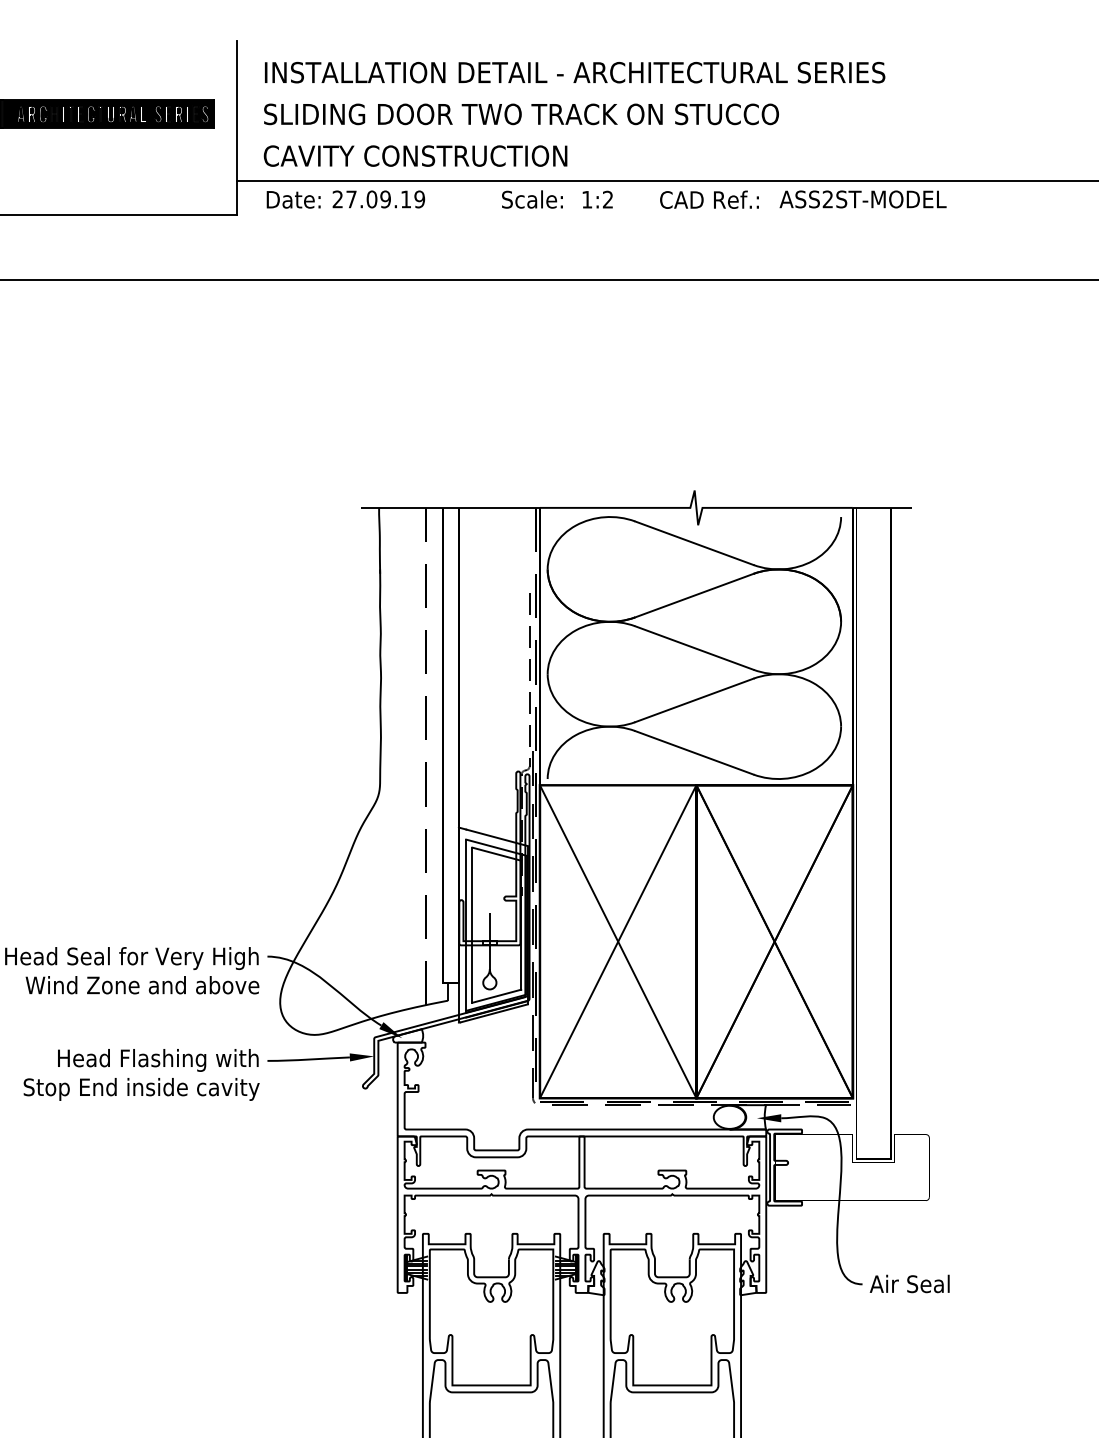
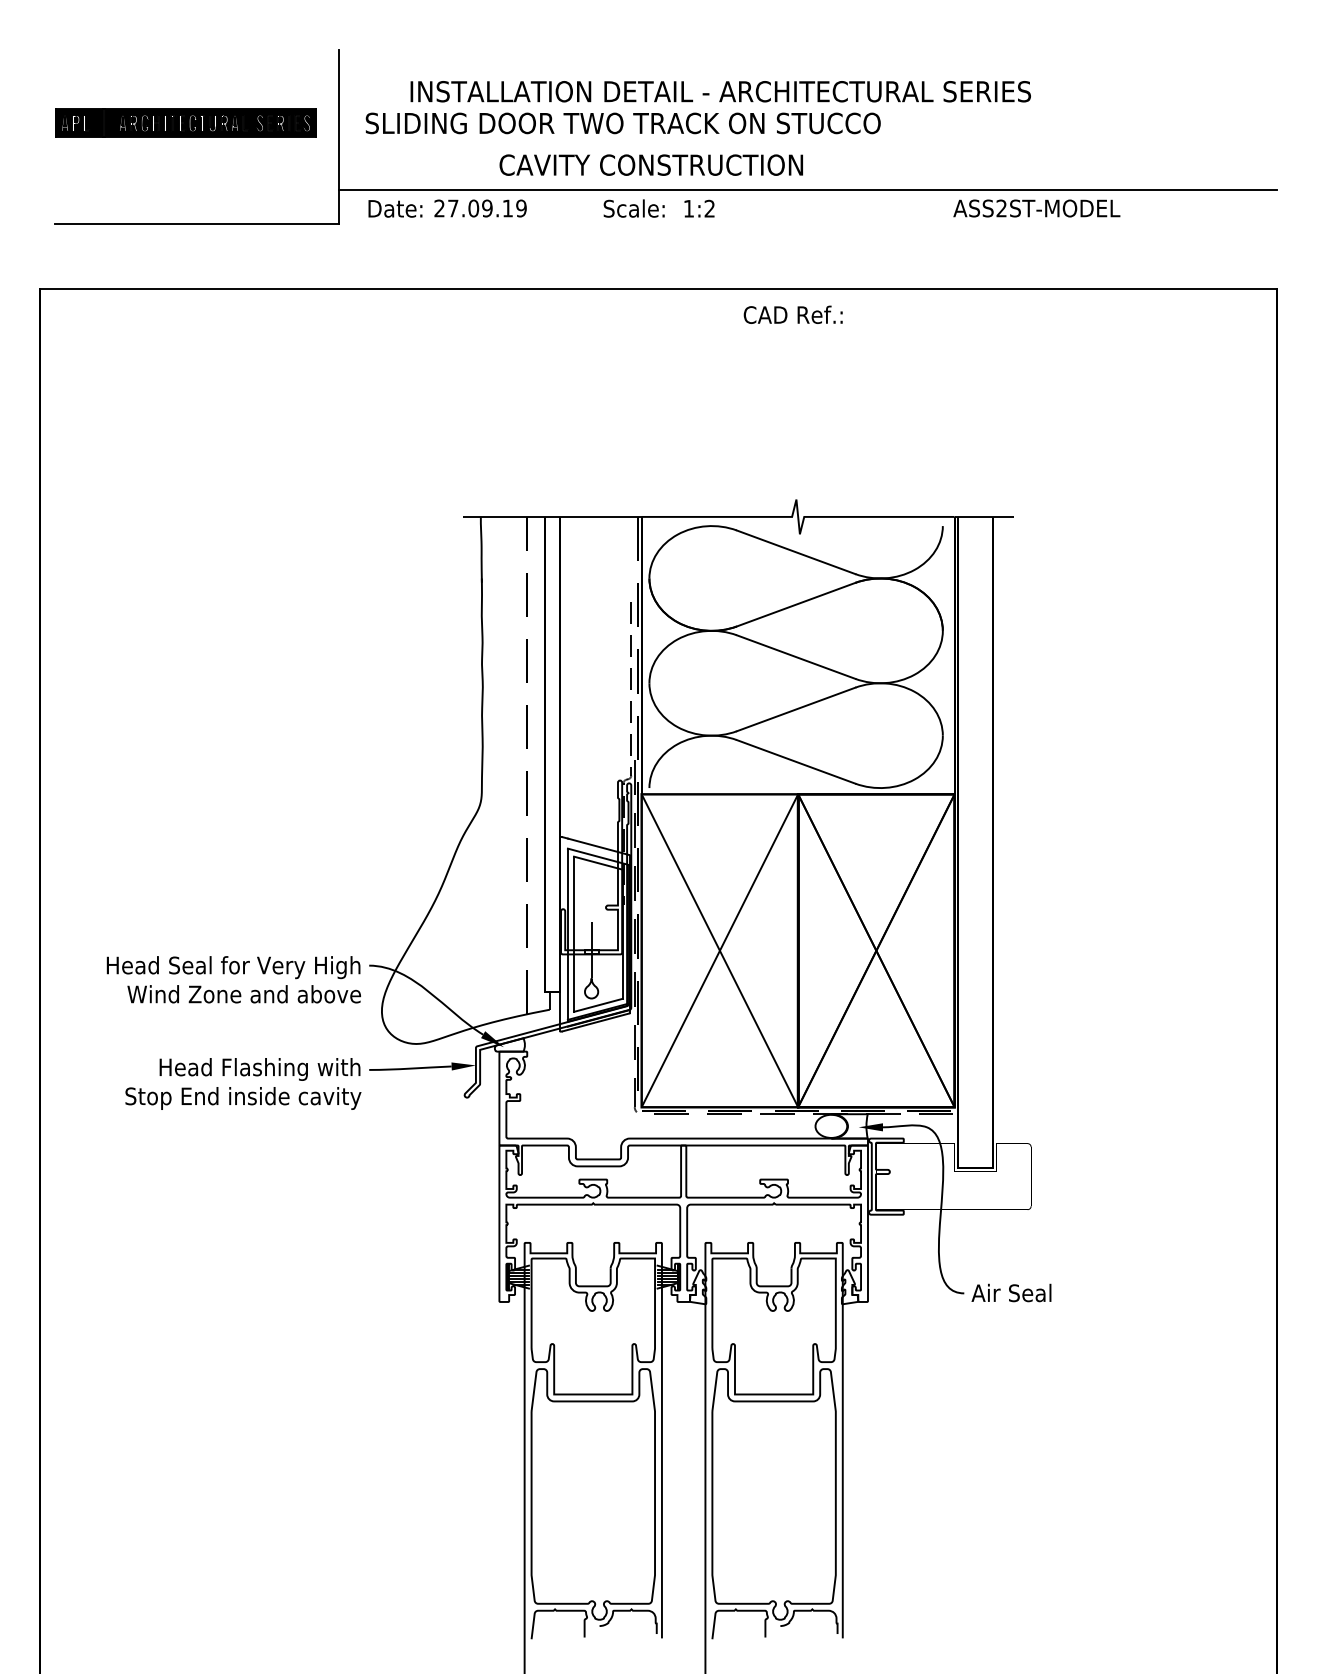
text: (574, 72) -> (720, 91), moved
text: (414, 155) -> (650, 164), moved
text: (708, 199) -> (792, 314), moved
text: (862, 199) -> (1036, 208), moved

